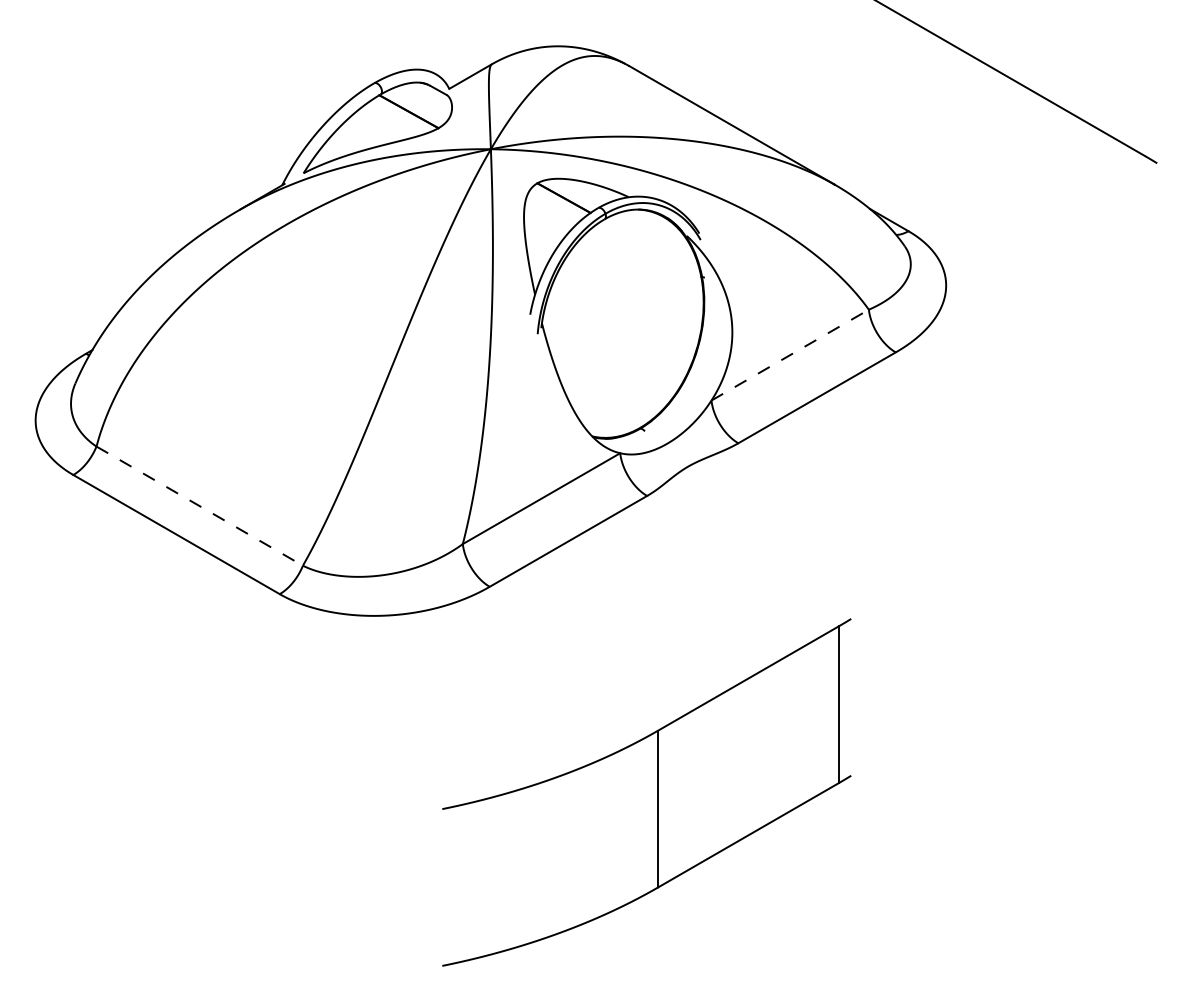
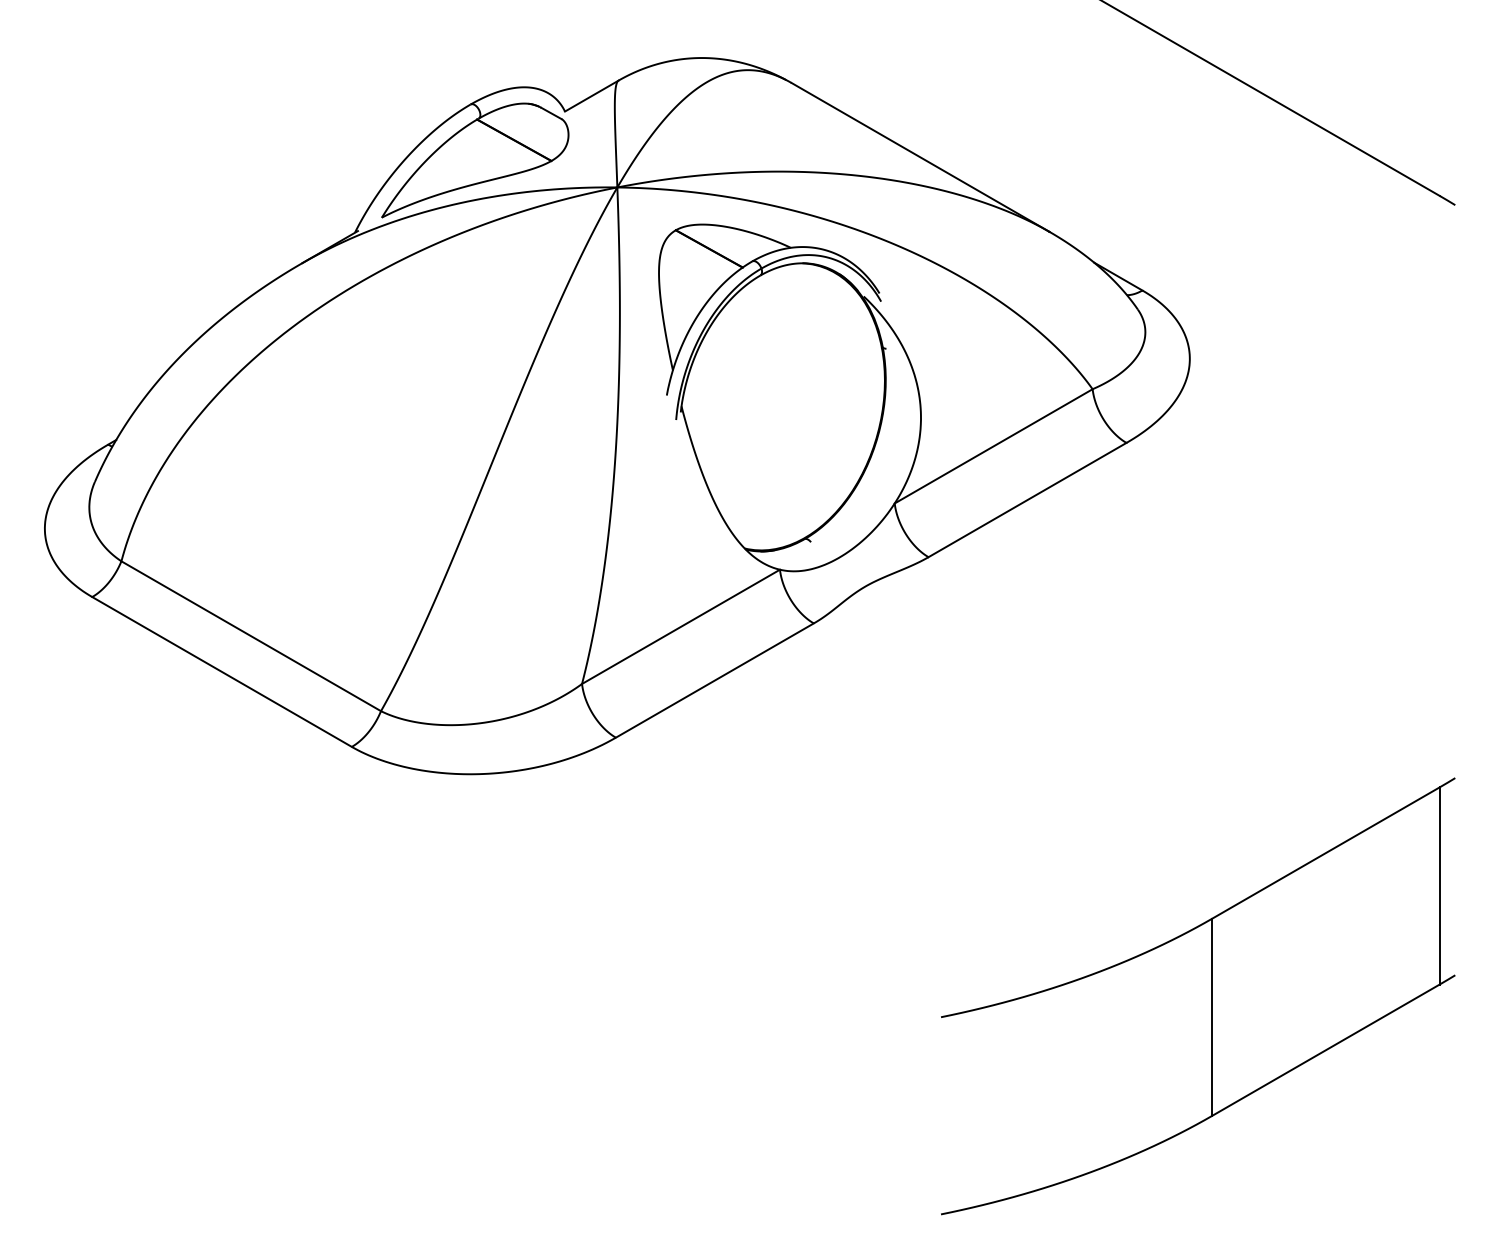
line: (790, 355) -> (994, 446), dashed -> solid
line: (200, 506) -> (252, 636), dashed -> solid
part: (657, 792) -> (1211, 996), moved

